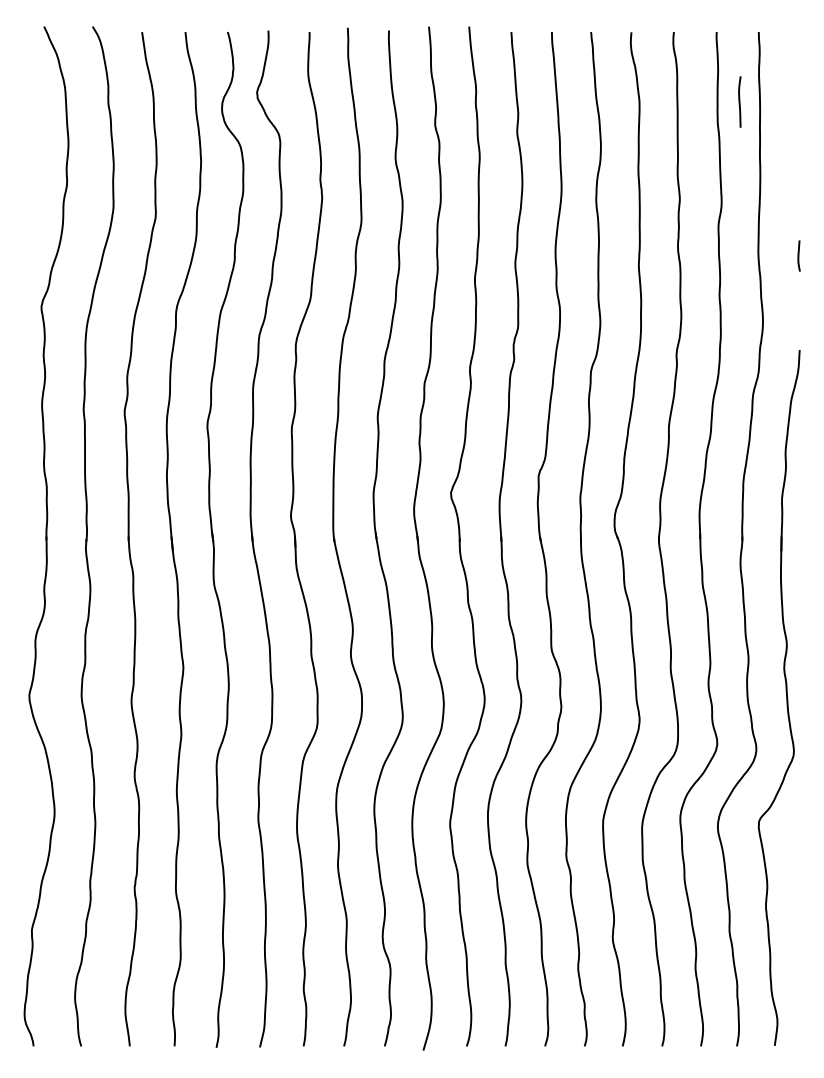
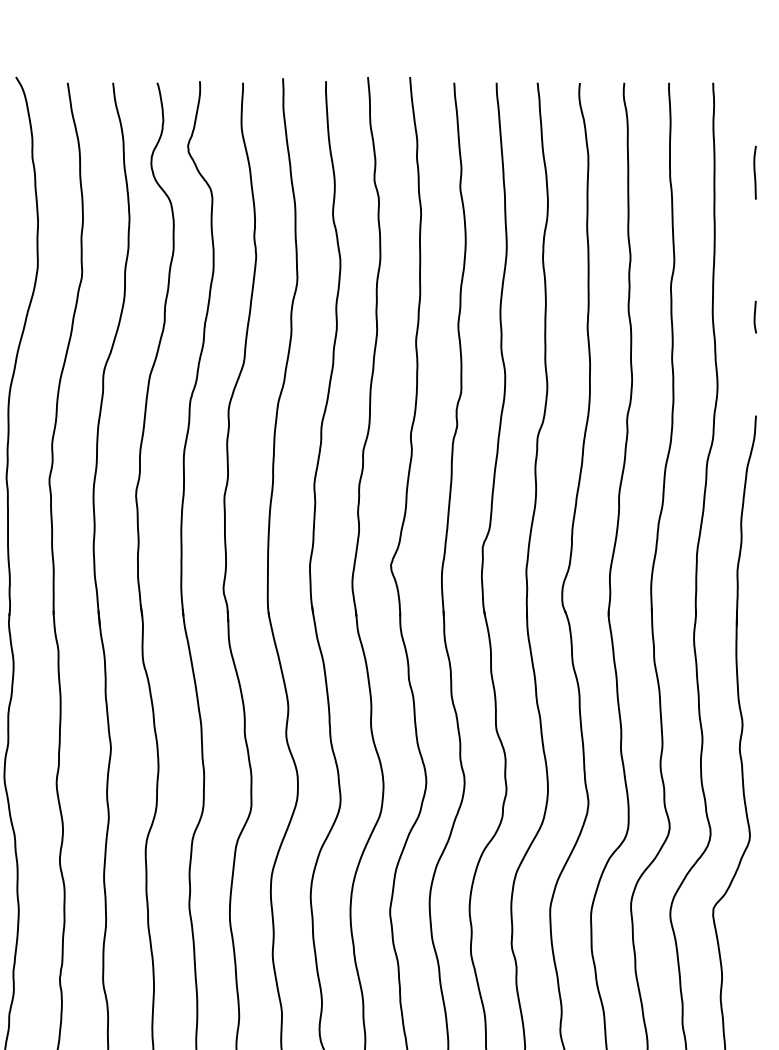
line: (739, 101) -> (754, 172), moved

